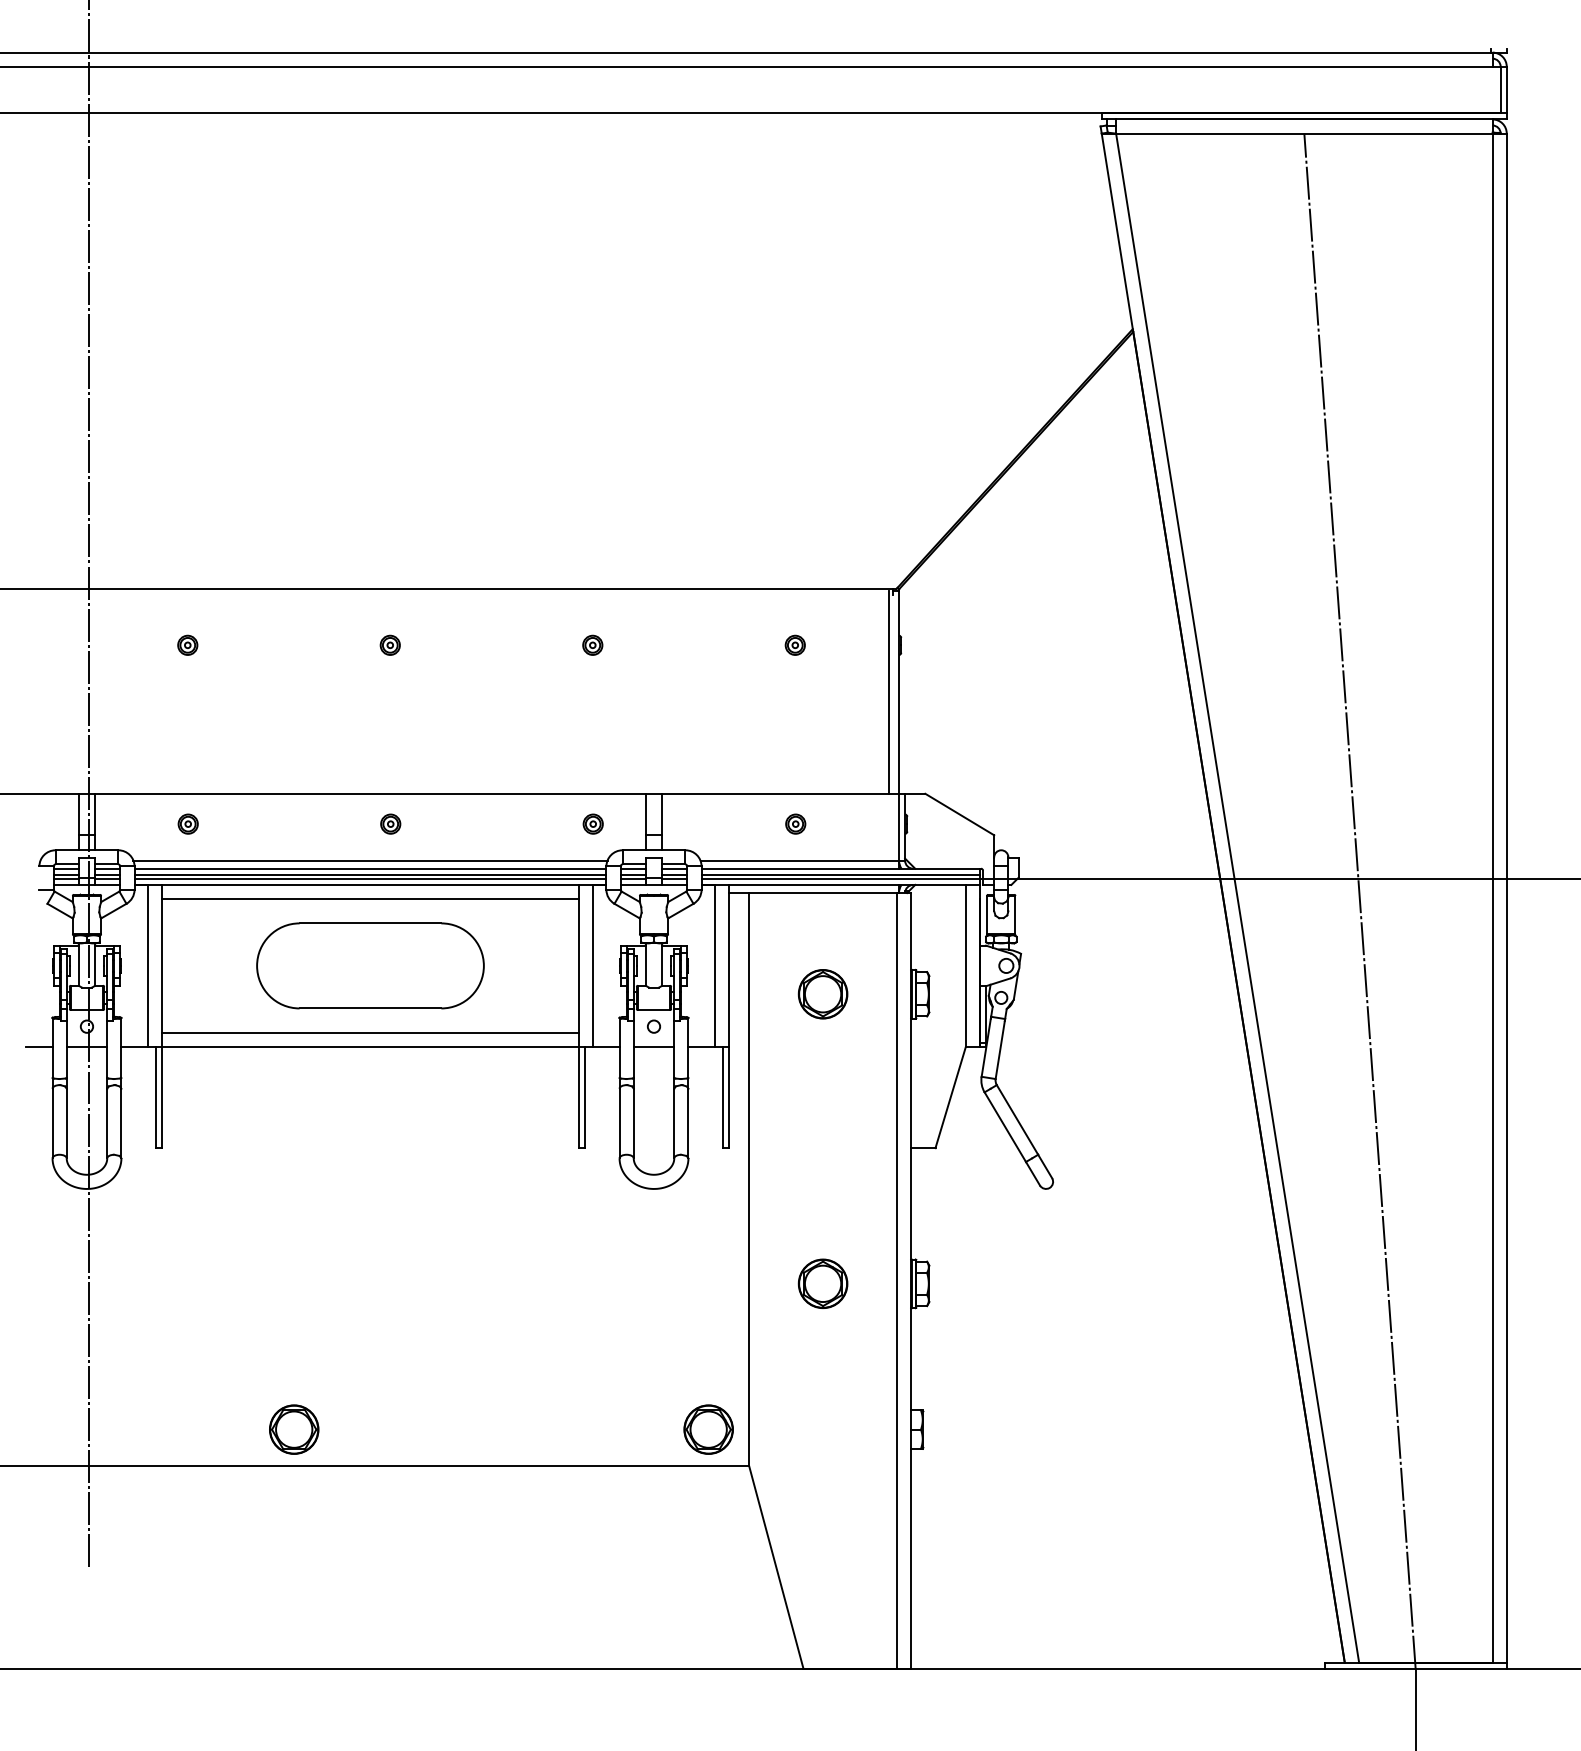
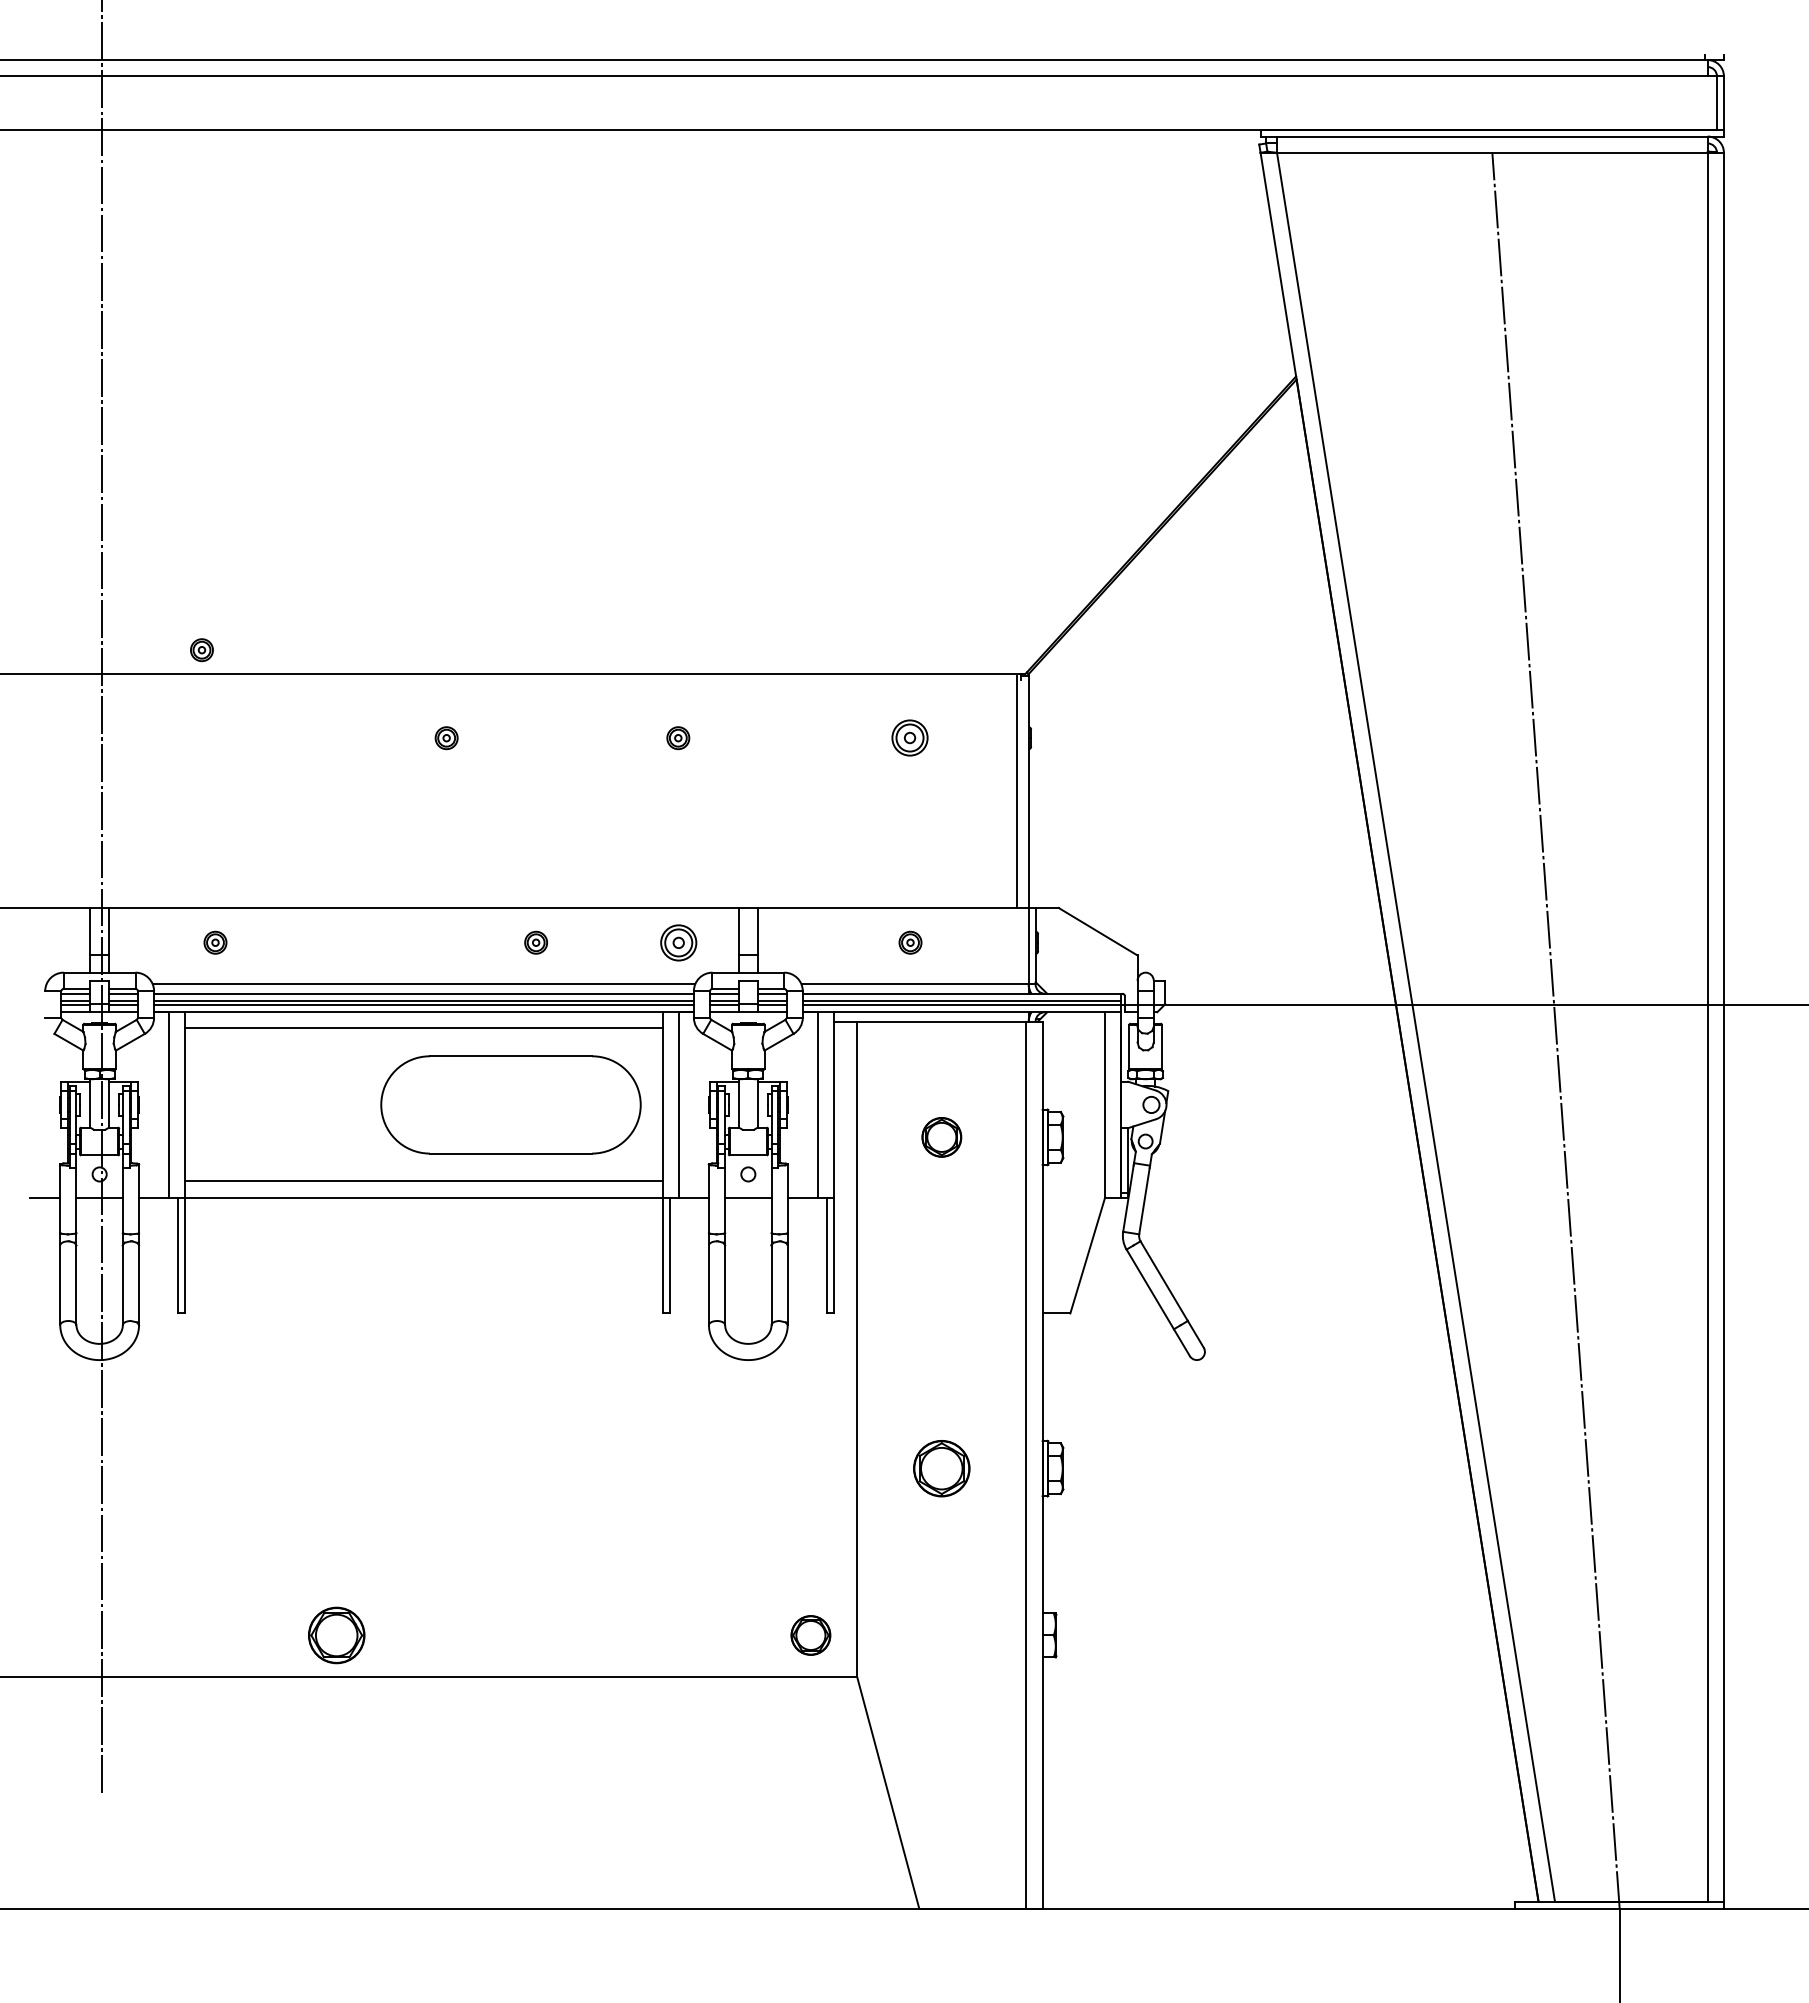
part: (187, 645) -> (201, 650), moved
part: (794, 645) -> (909, 738), size x1.6
part: (391, 823) -> (536, 942), moved
part: (592, 823) -> (678, 942), size x1.6
part: (370, 965) -> (510, 1104), moved
part: (822, 994) -> (941, 1137), size x0.7
part: (708, 1429) -> (810, 1635), size x0.7

